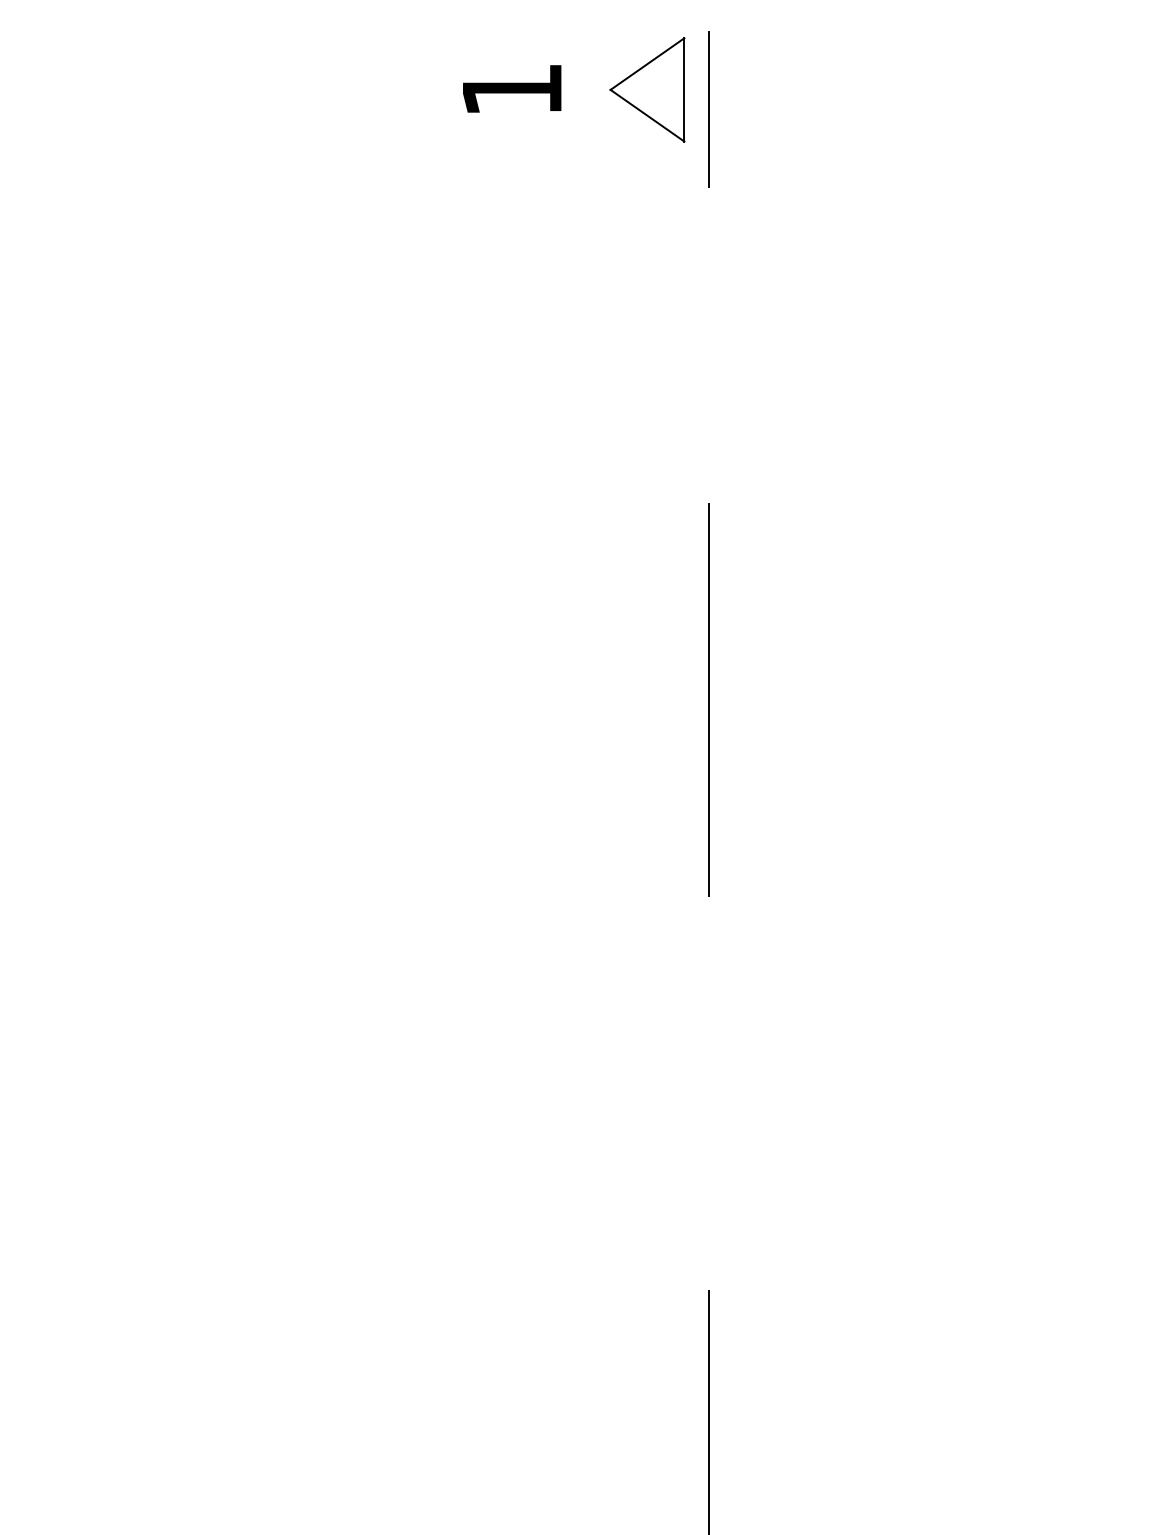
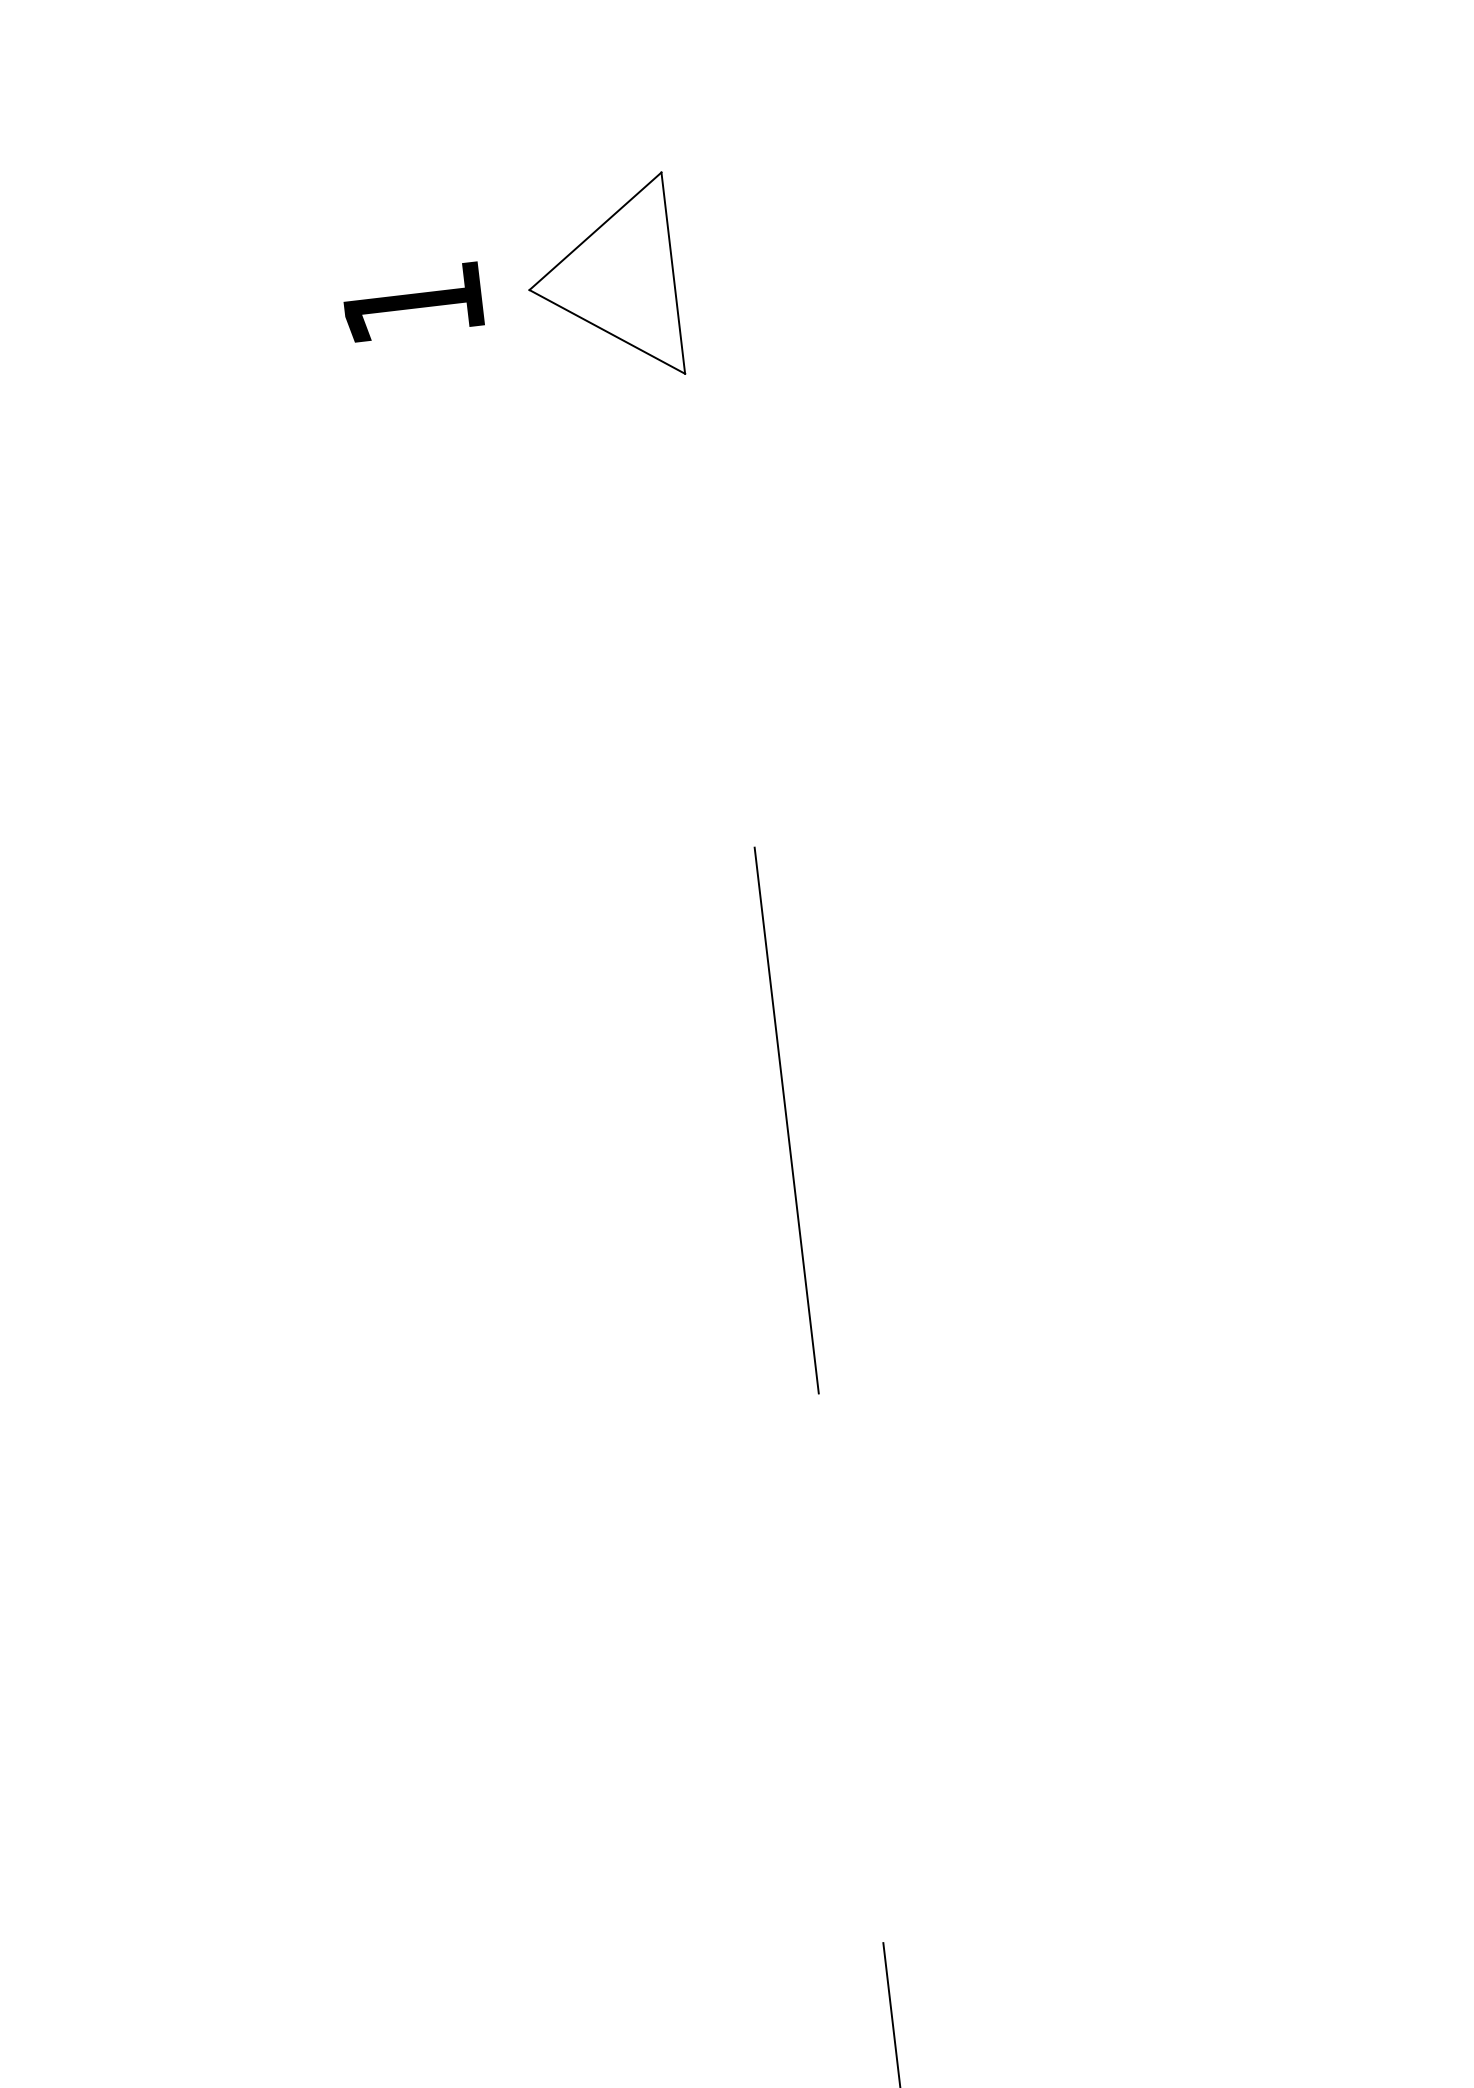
part: (647, 89) -> (601, 281), size x1.4
line: (708, 109) -> (689, 298), removed

